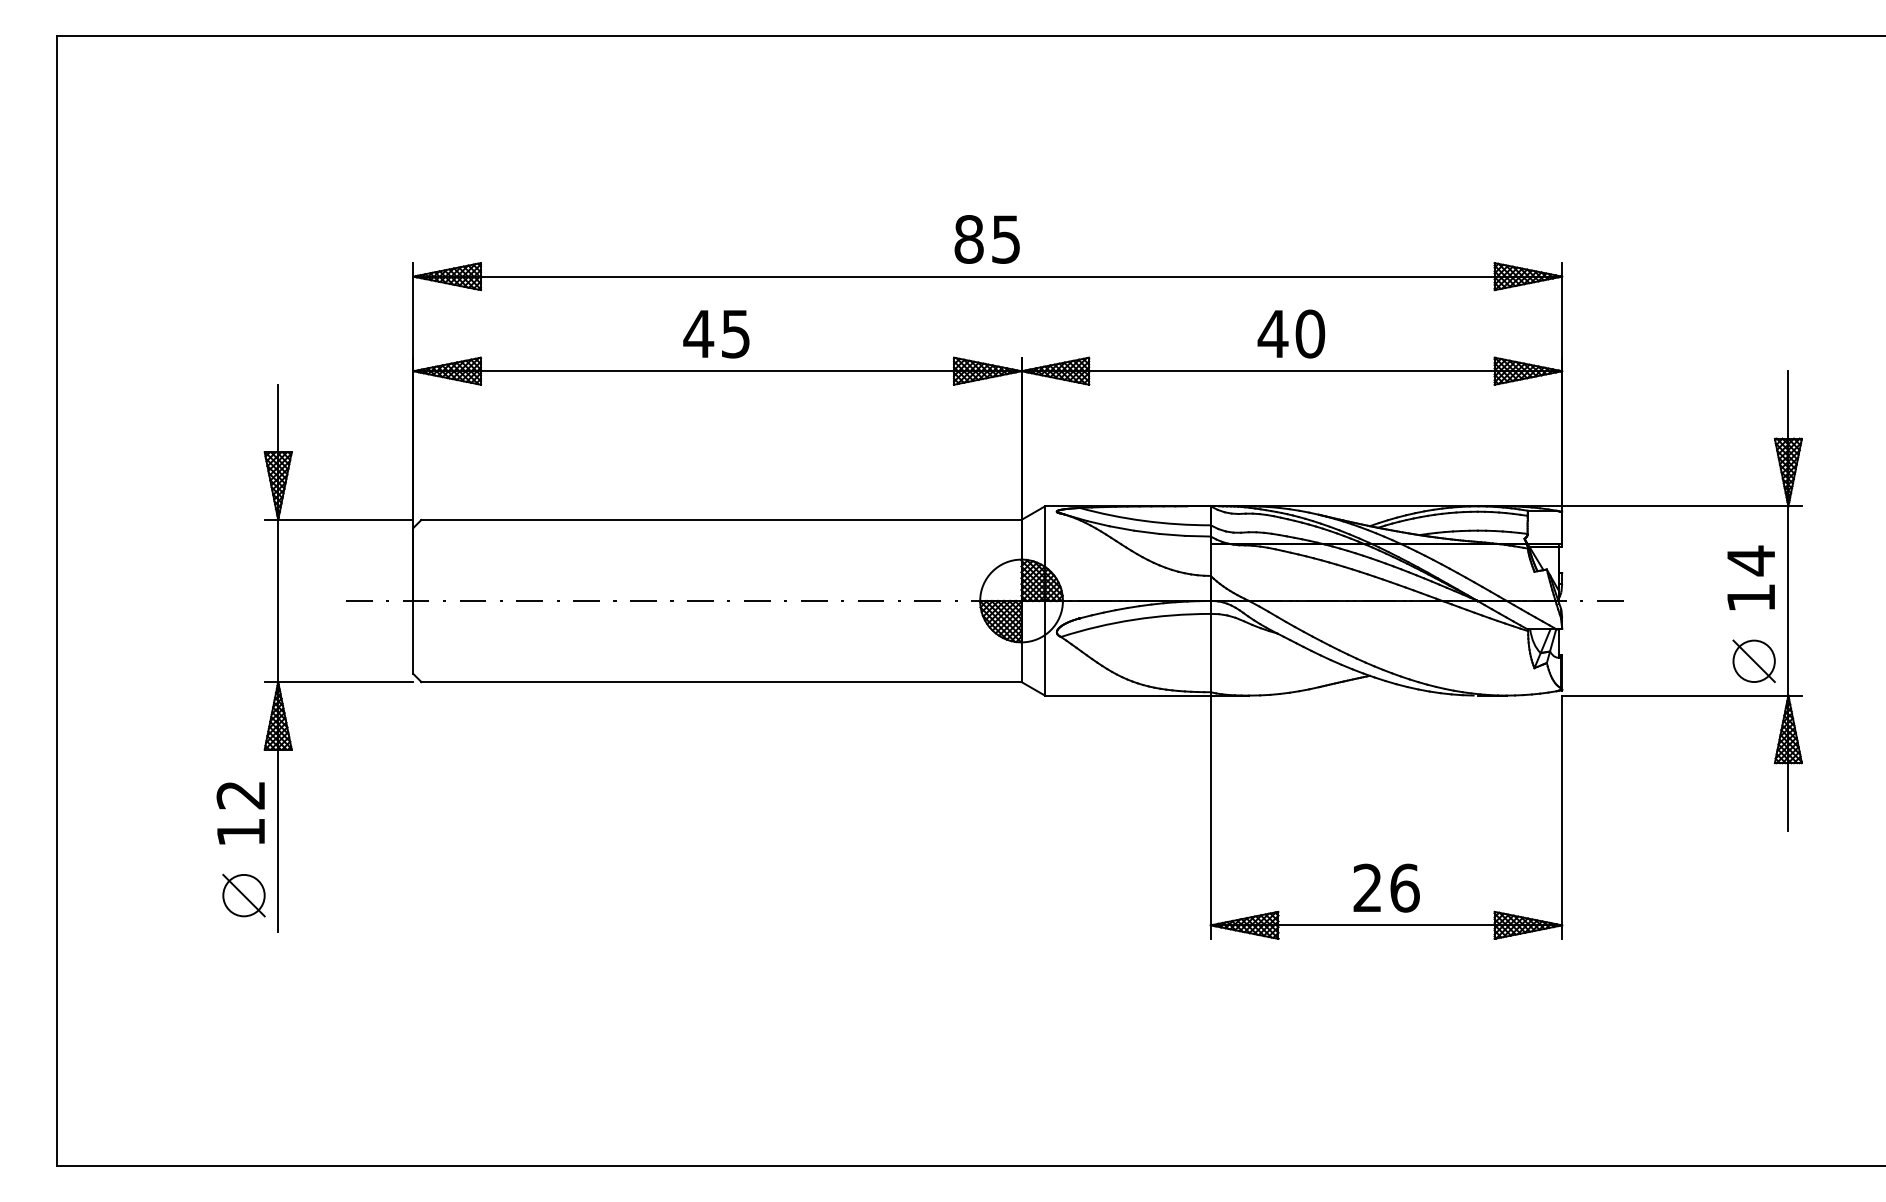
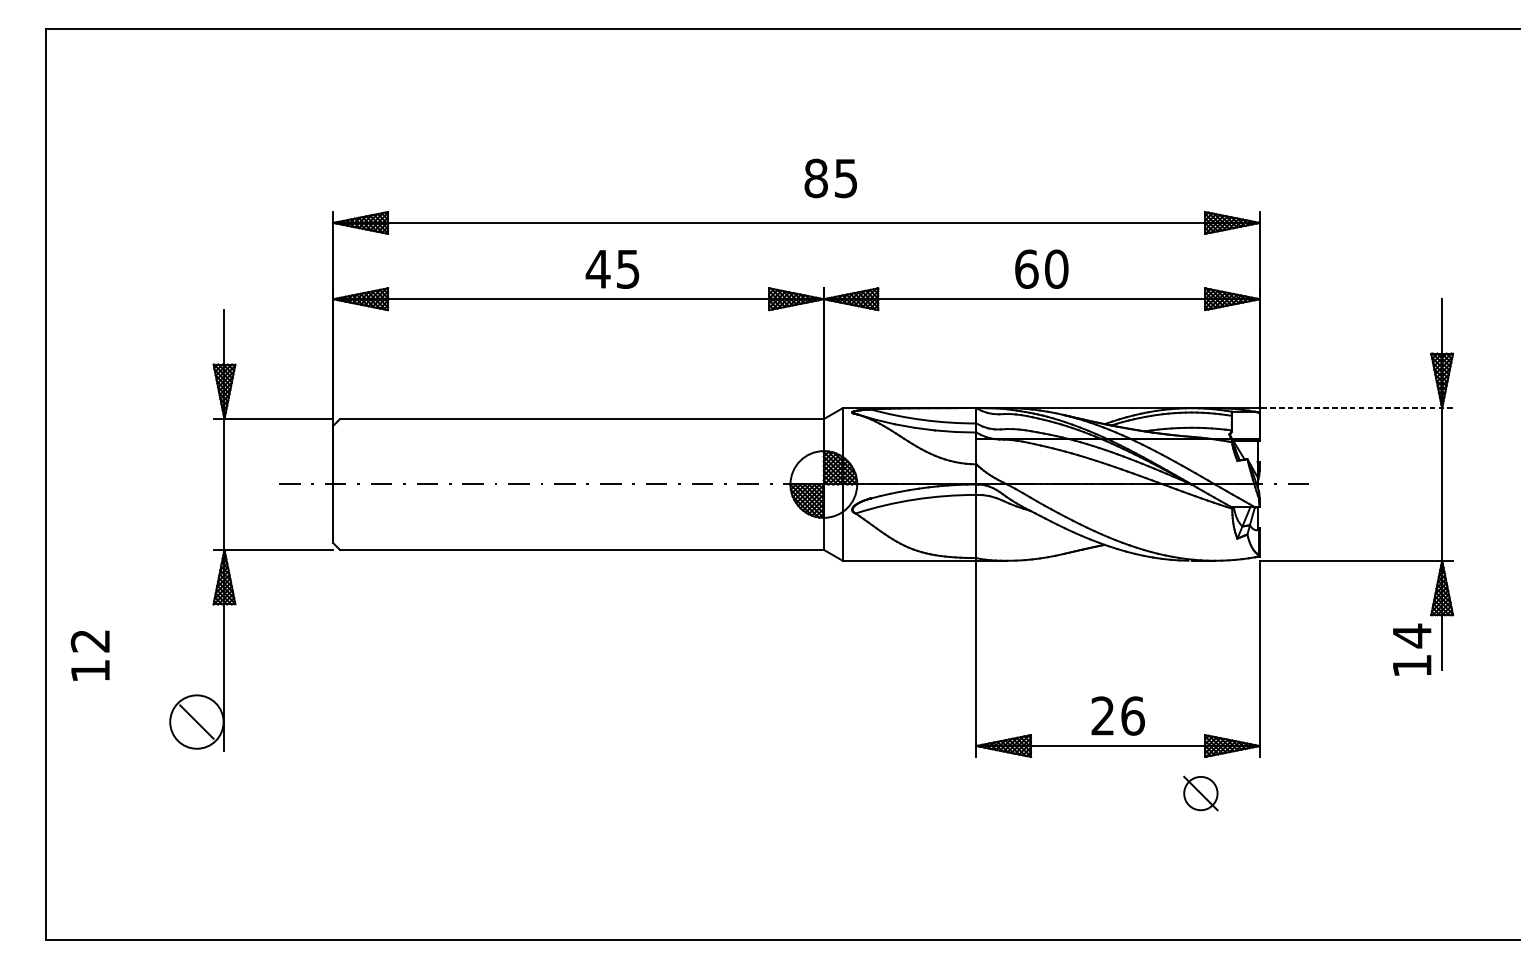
text: (986, 239) -> (830, 178), moved
text: (1272, 333) -> (1026, 268), 40 -> 60
text: (716, 334) -> (612, 269), moved
line: (1682, 506) -> (1356, 408), solid -> dashed
text: (1750, 577) -> (1411, 649), moved
part: (1753, 660) -> (1200, 792), moved
text: (240, 813) -> (90, 655), moved
circle: (243, 895) -> (196, 721), size x1.6

